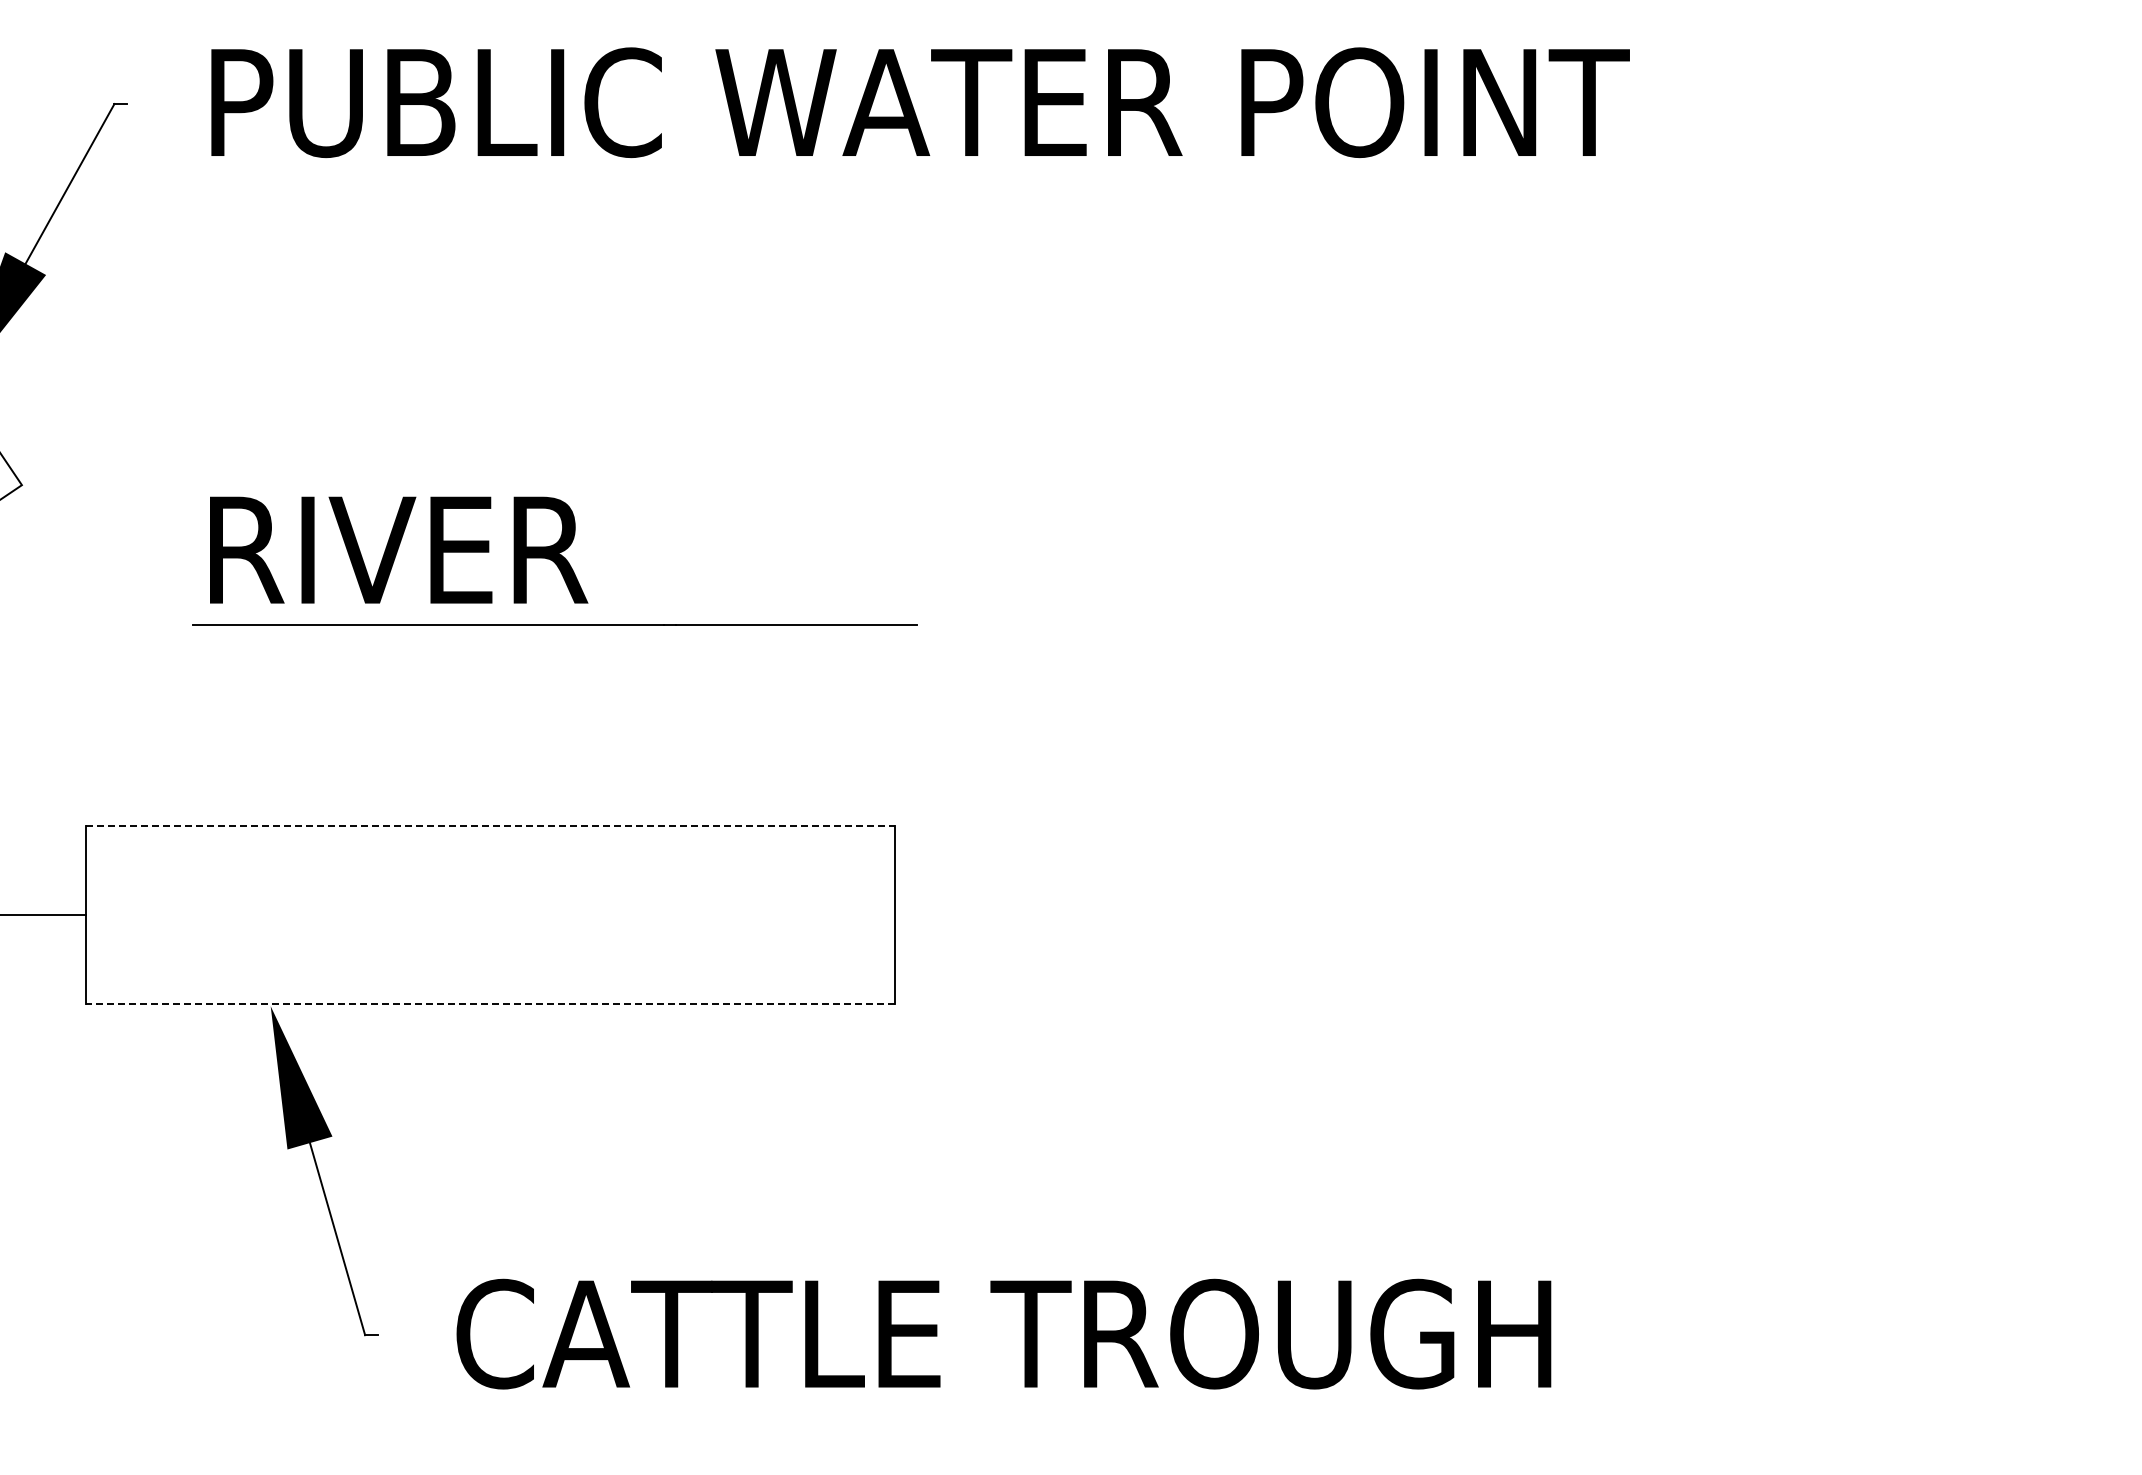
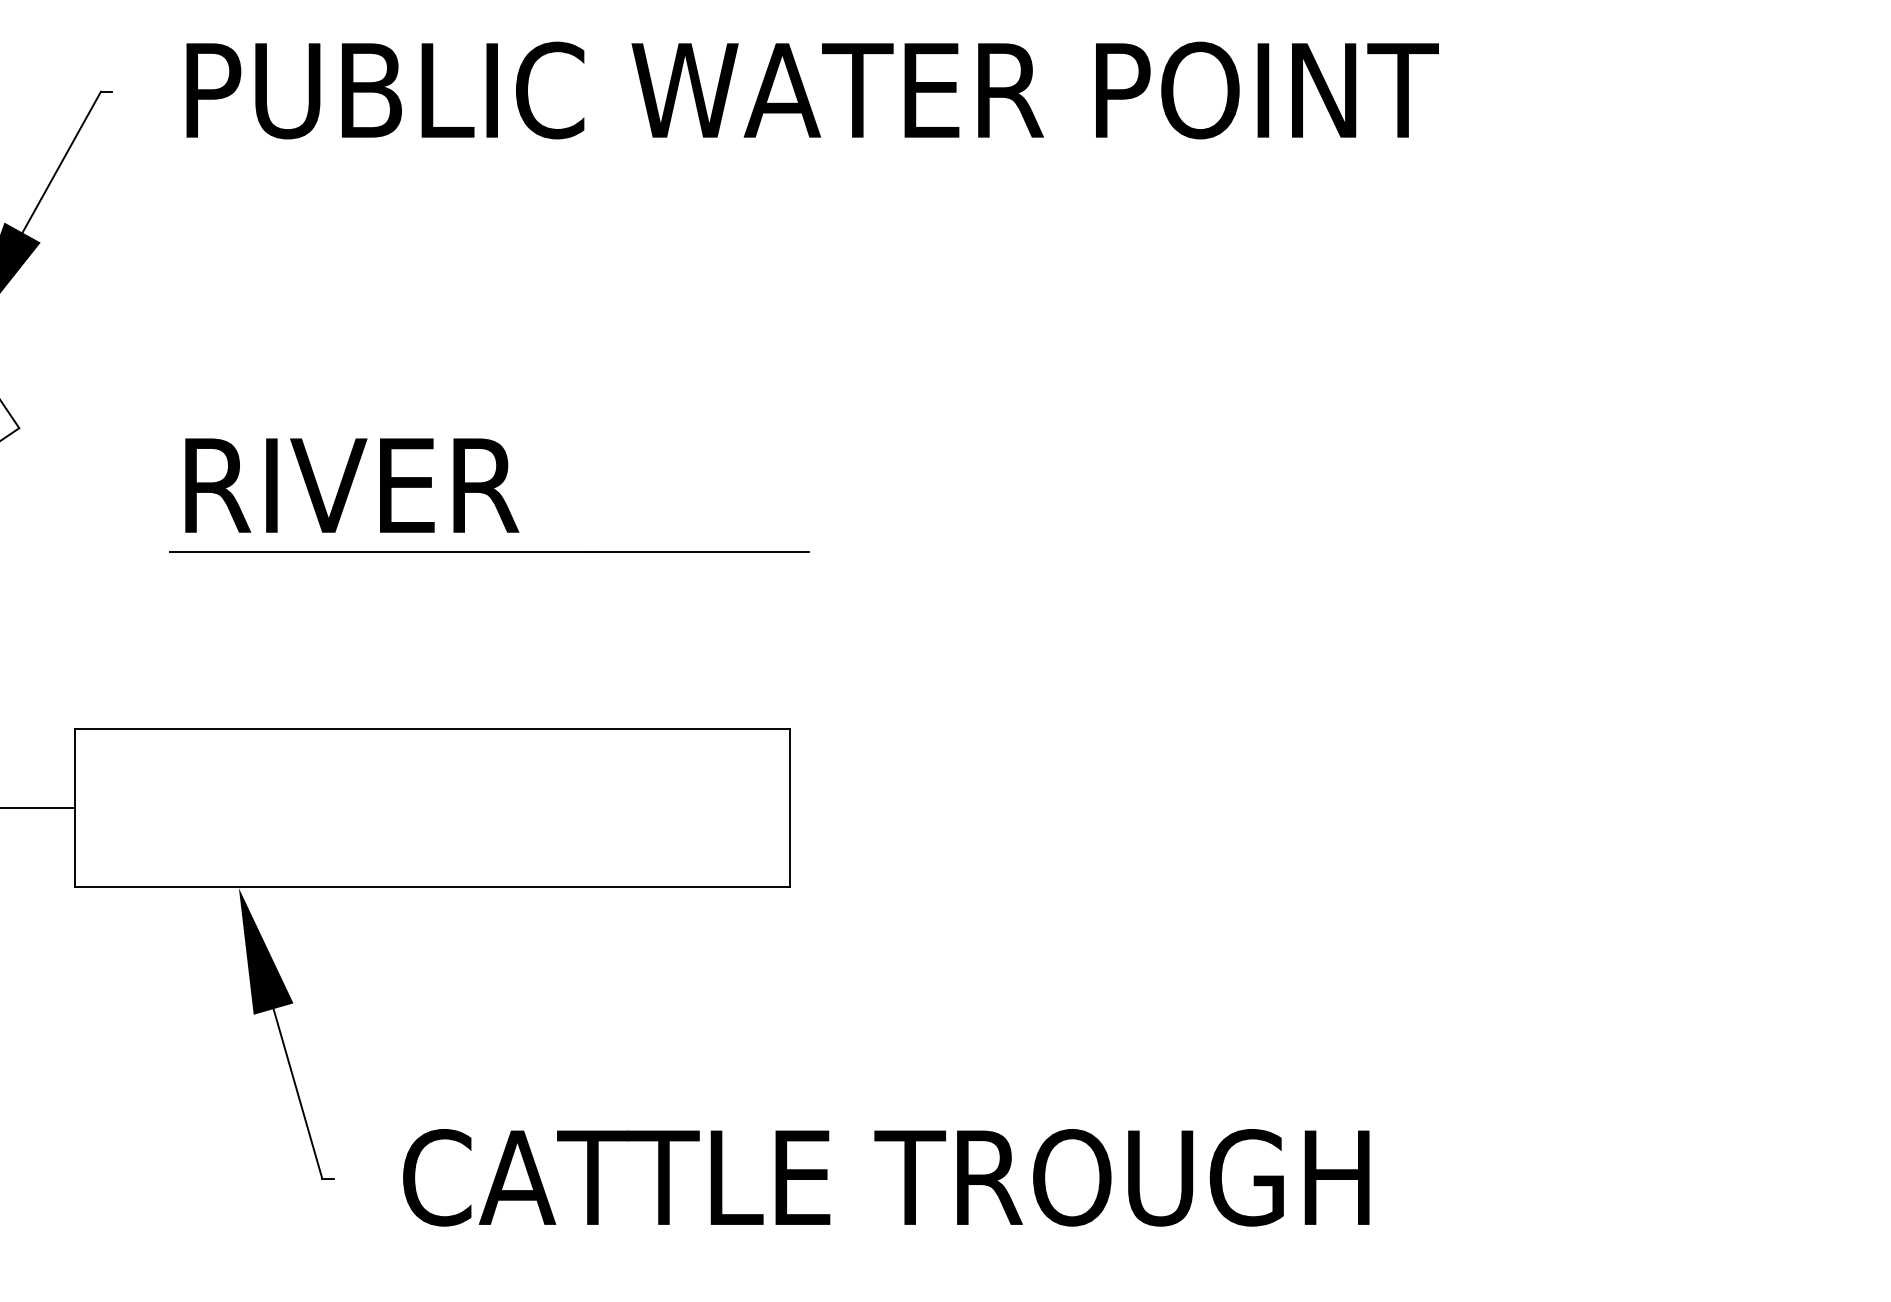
line: (490, 826) -> (432, 729), dashed -> solid
line: (490, 1004) -> (432, 886), dashed -> solid

